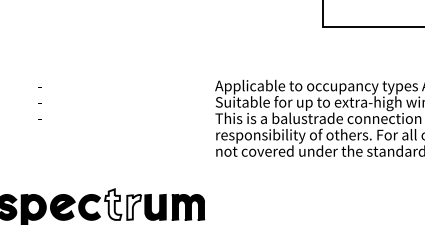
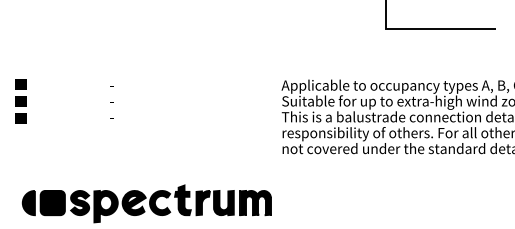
fill: (112, 204) -> (182, 200), added
fill: (134, 207) -> (203, 203), added

